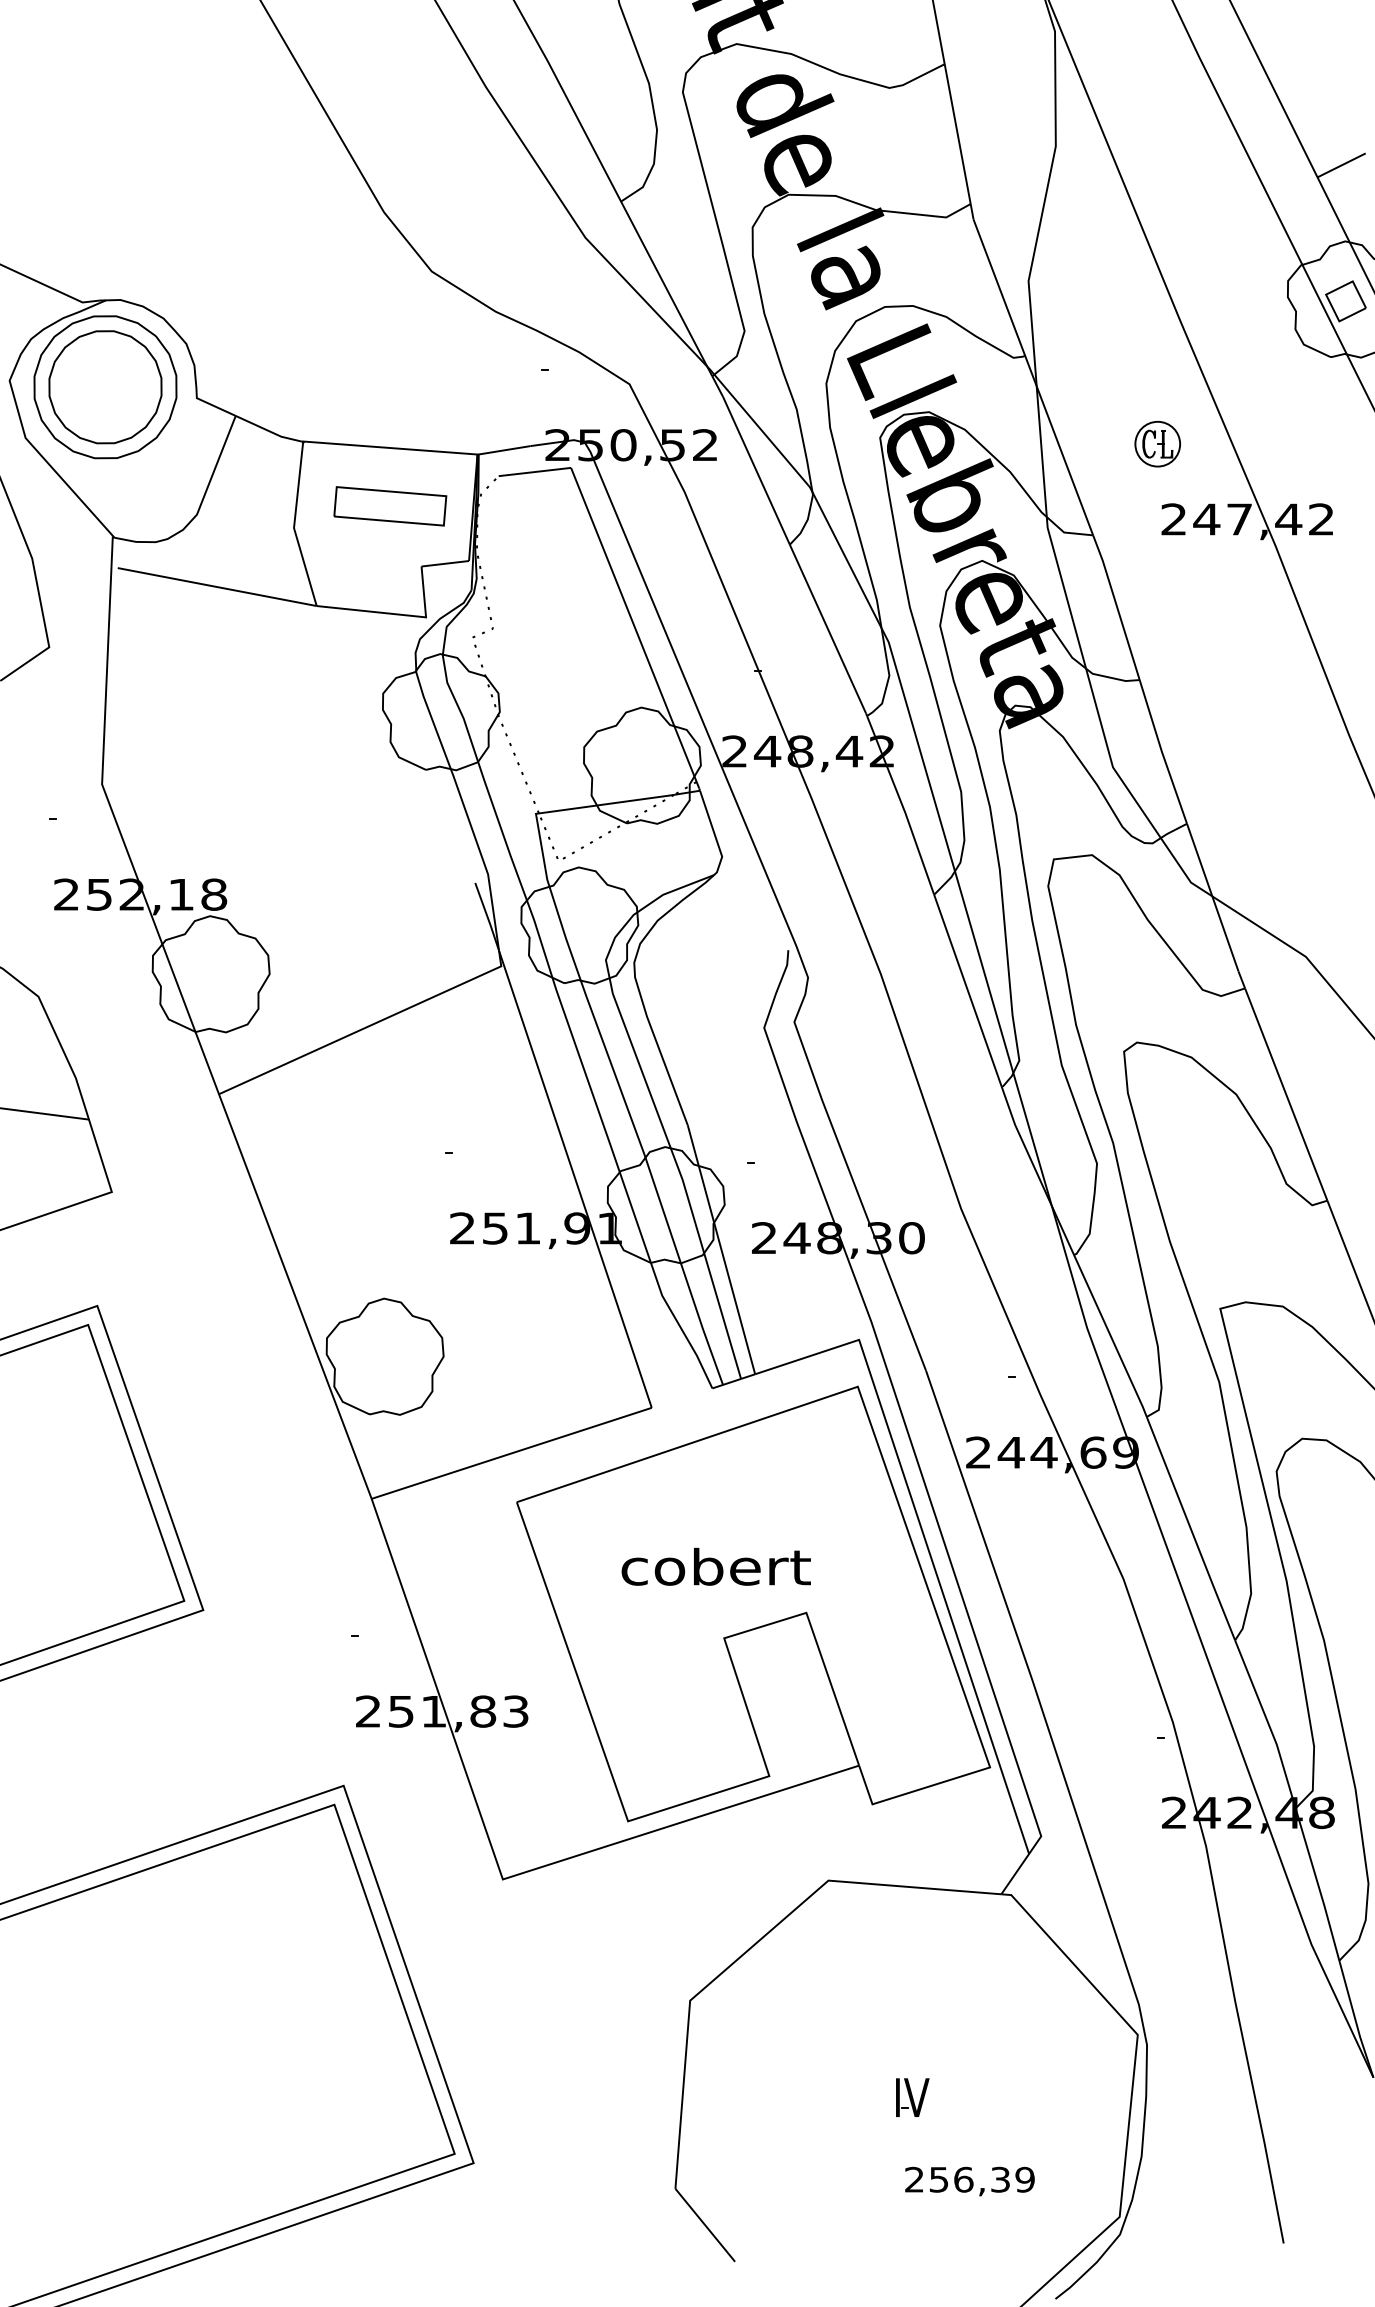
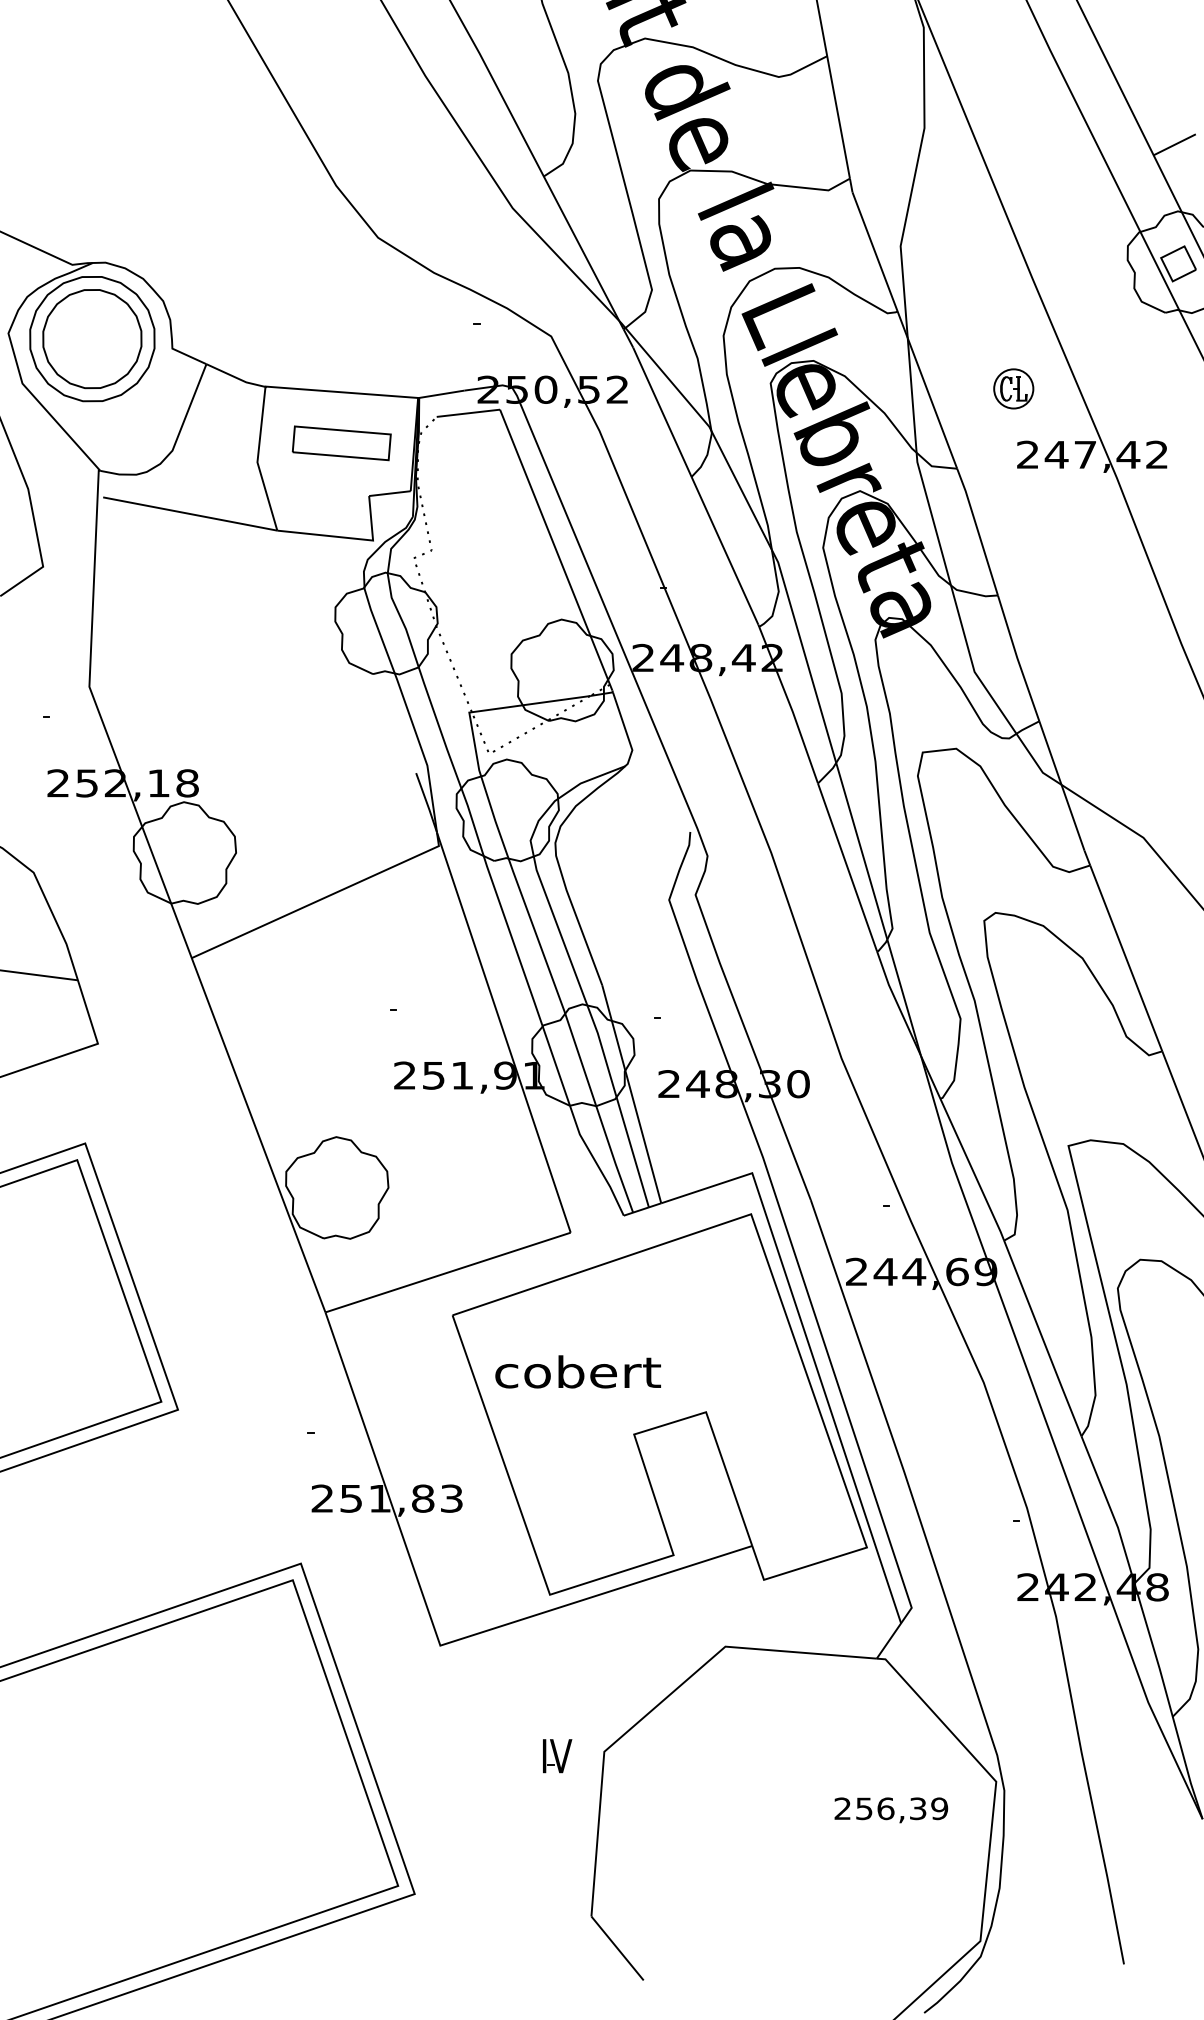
text: (715, 1566) -> (577, 1371), moved
part: (912, 2097) -> (557, 1756), moved
text: (969, 2181) -> (890, 1810), moved

